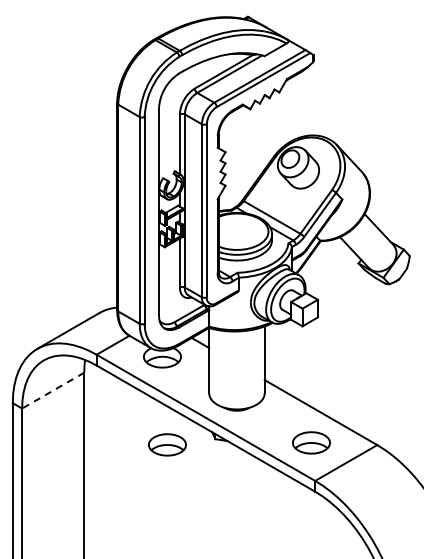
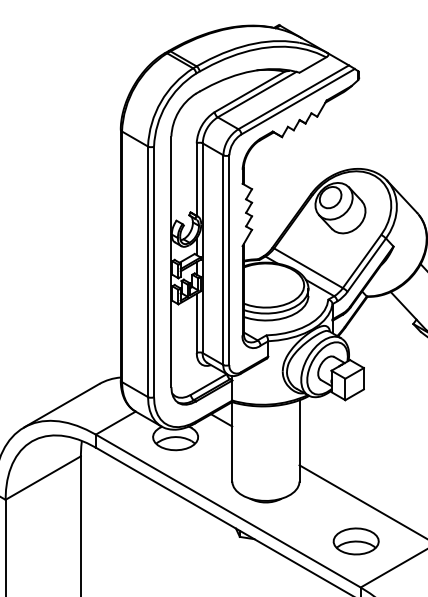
line: (53, 390) -> (43, 477), dashed -> solid
part: (167, 444) -> (181, 543), removed

